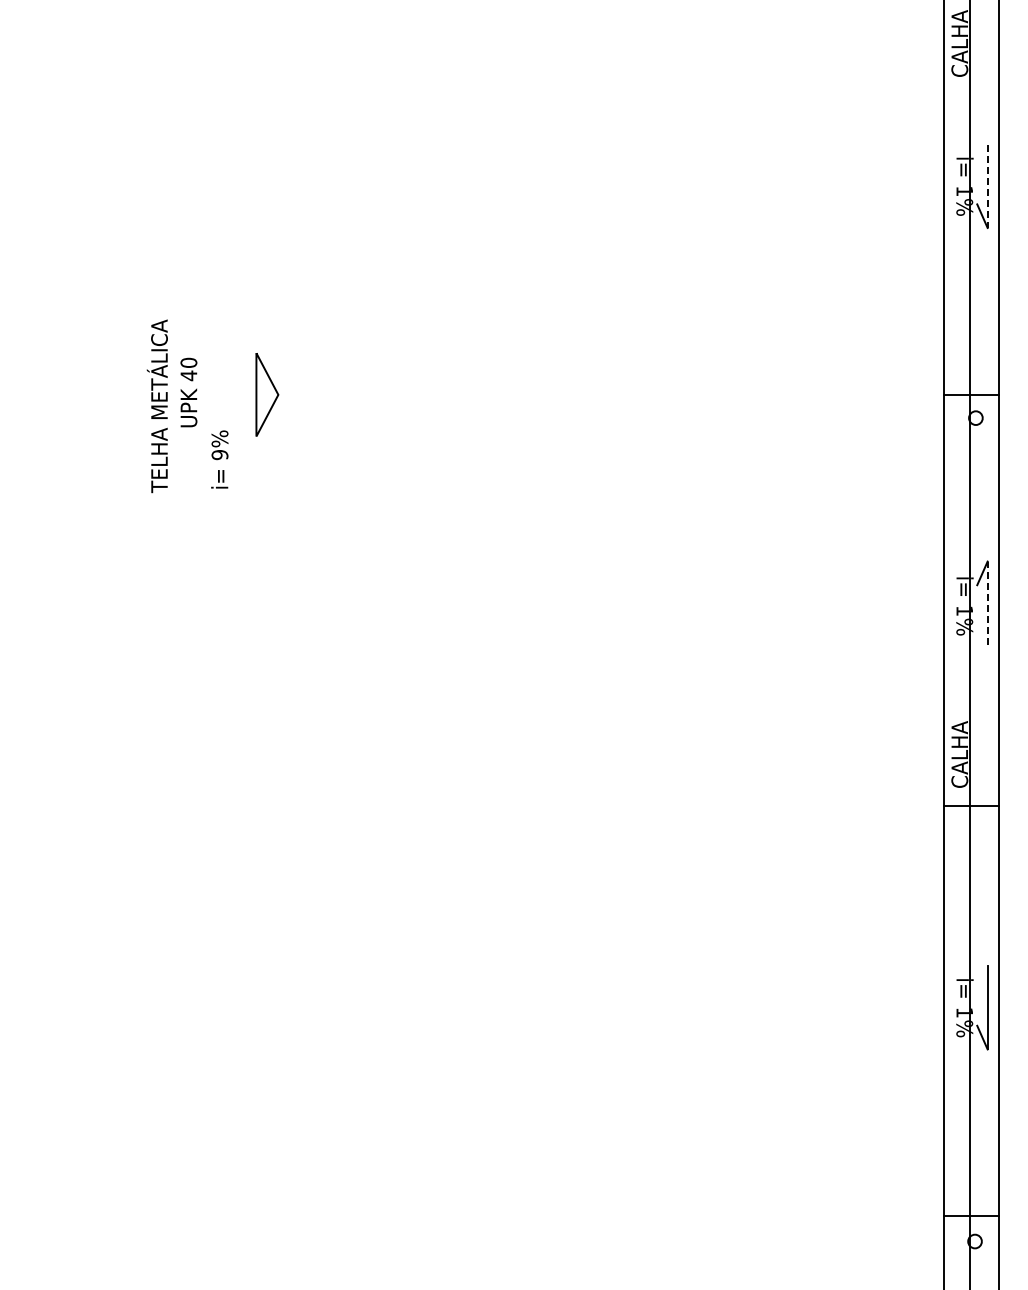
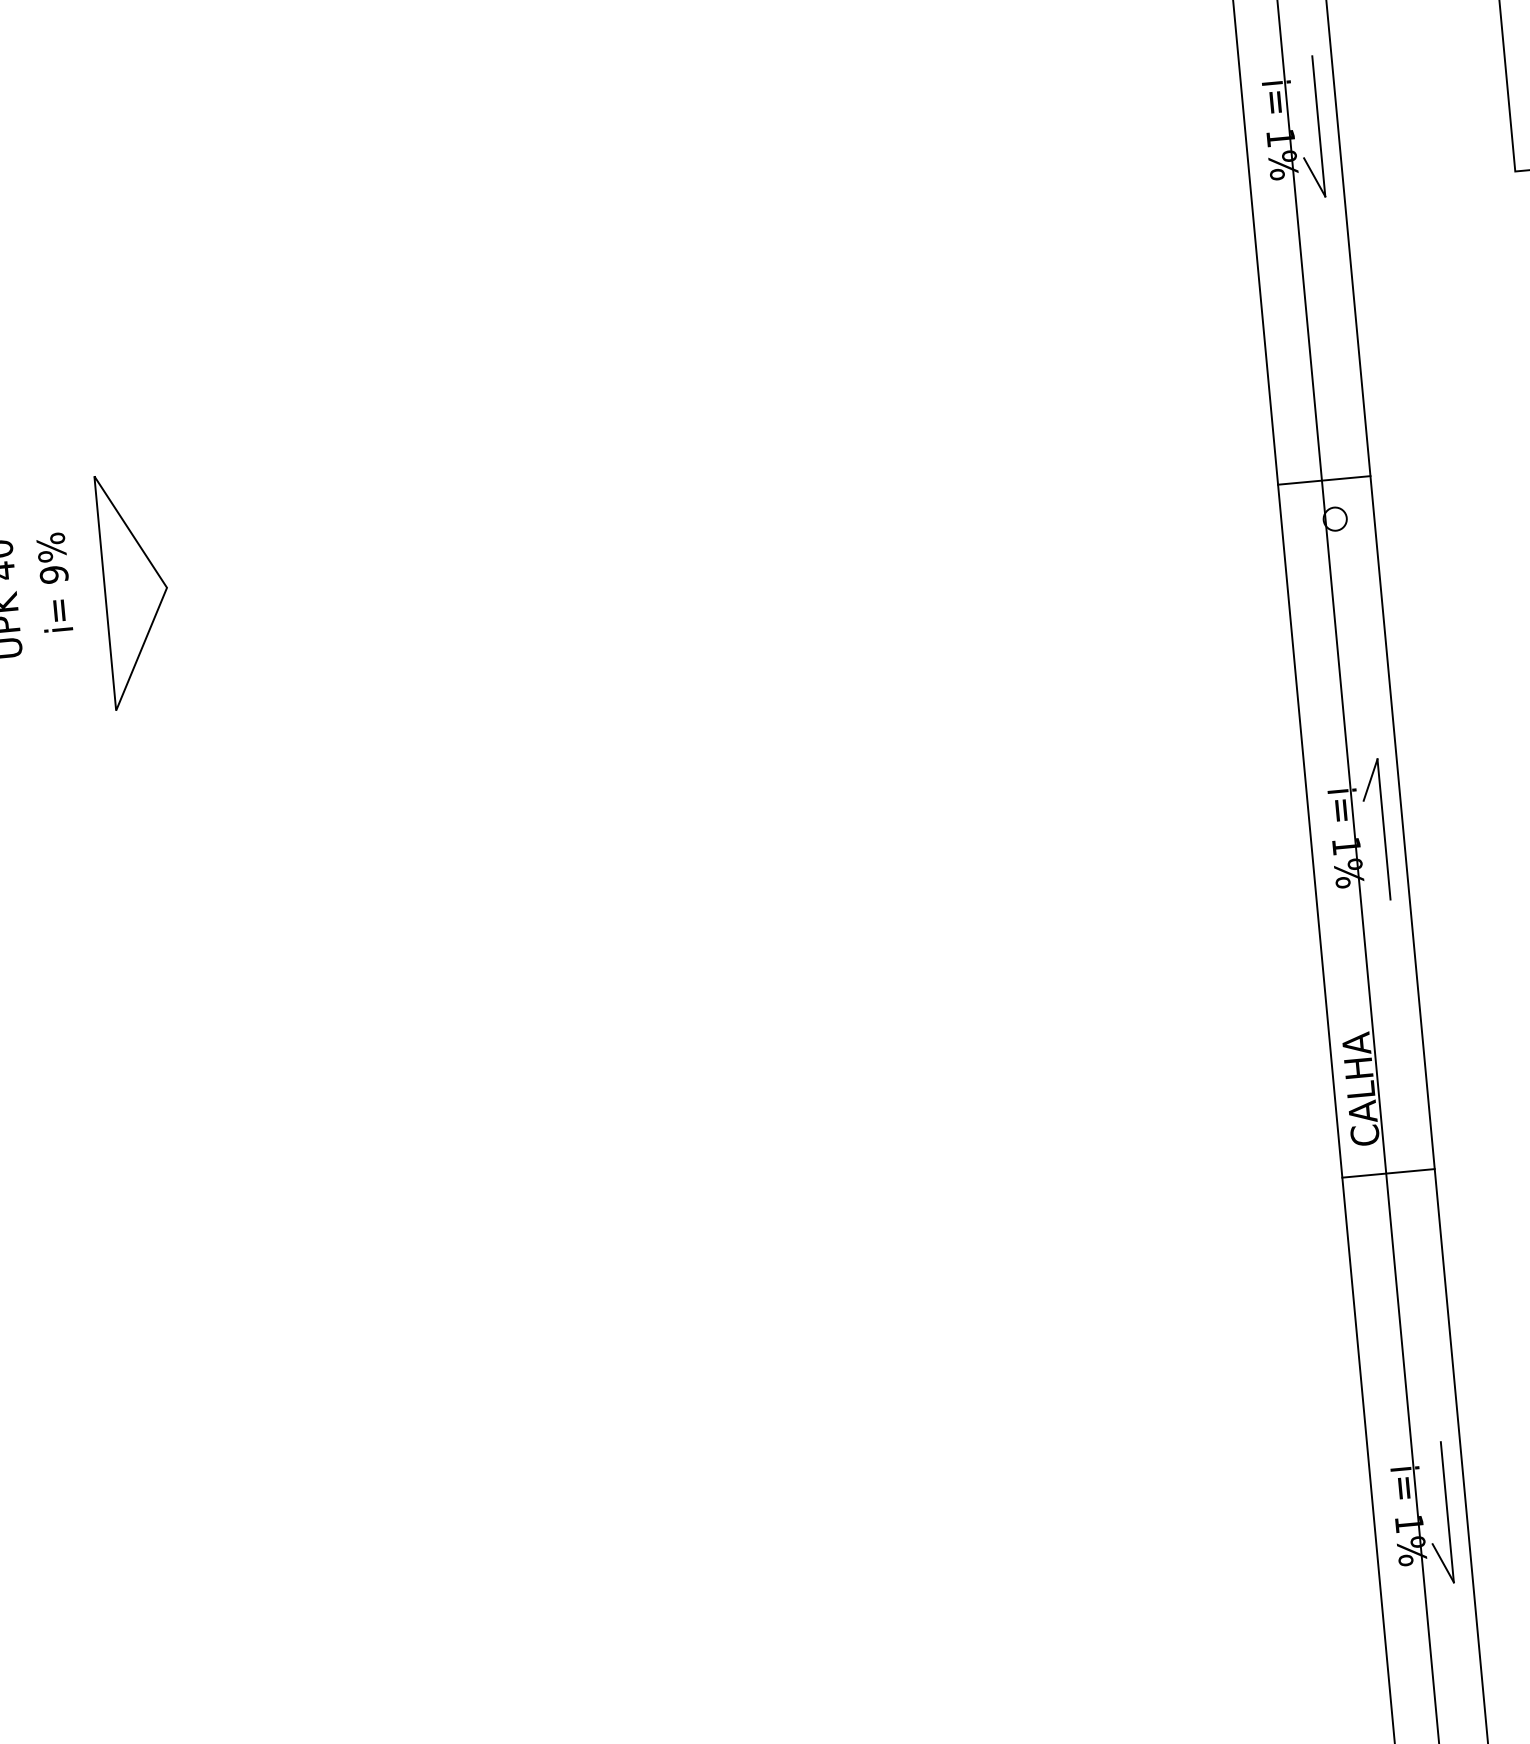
line: (987, 186) -> (1318, 126), dashed -> solid
part: (267, 394) -> (136, 590), size x1.67
text: (219, 459) -> (53, 582), moved
line: (987, 603) -> (1383, 830), dashed -> solid

